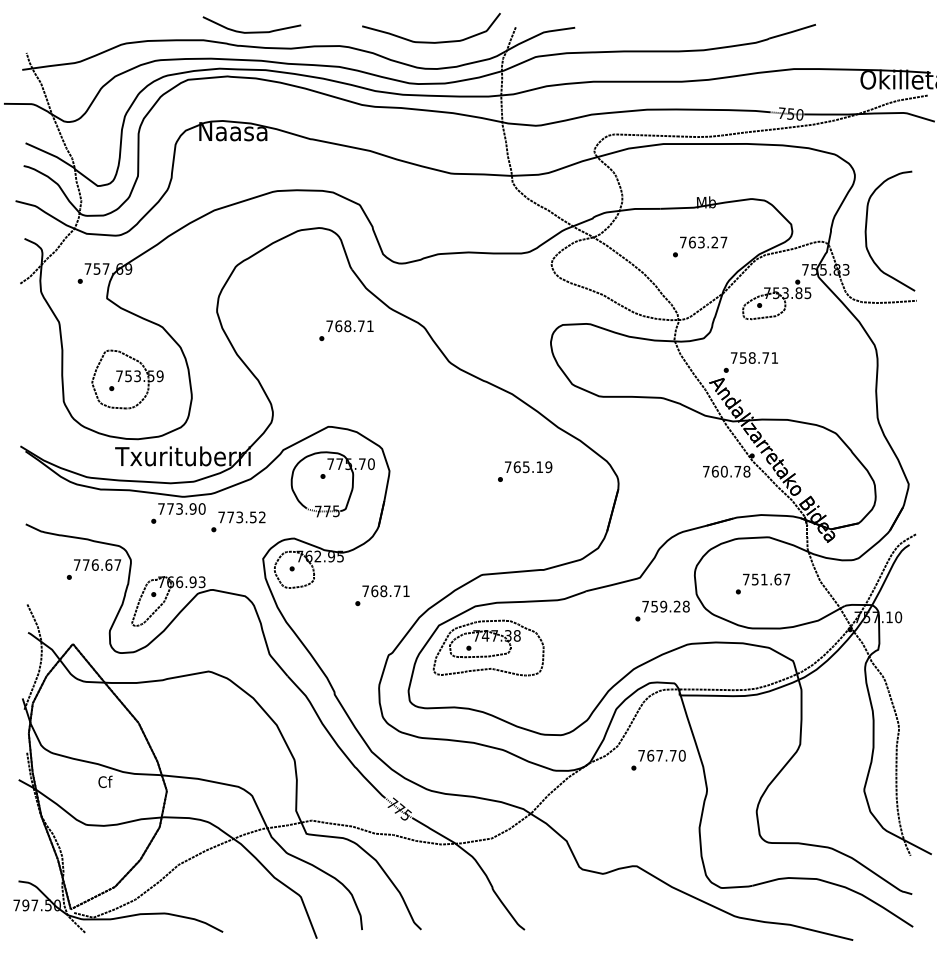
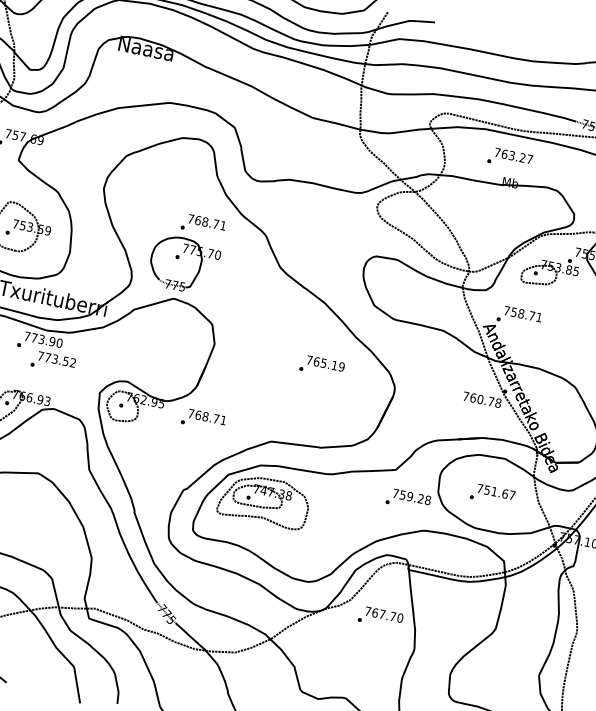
text: (700, 246) -> (510, 158), moved
part: (325, 477) -> (179, 258), moved
text: (238, 521) -> (53, 362), moved
text: (382, 595) -> (203, 419), moved

